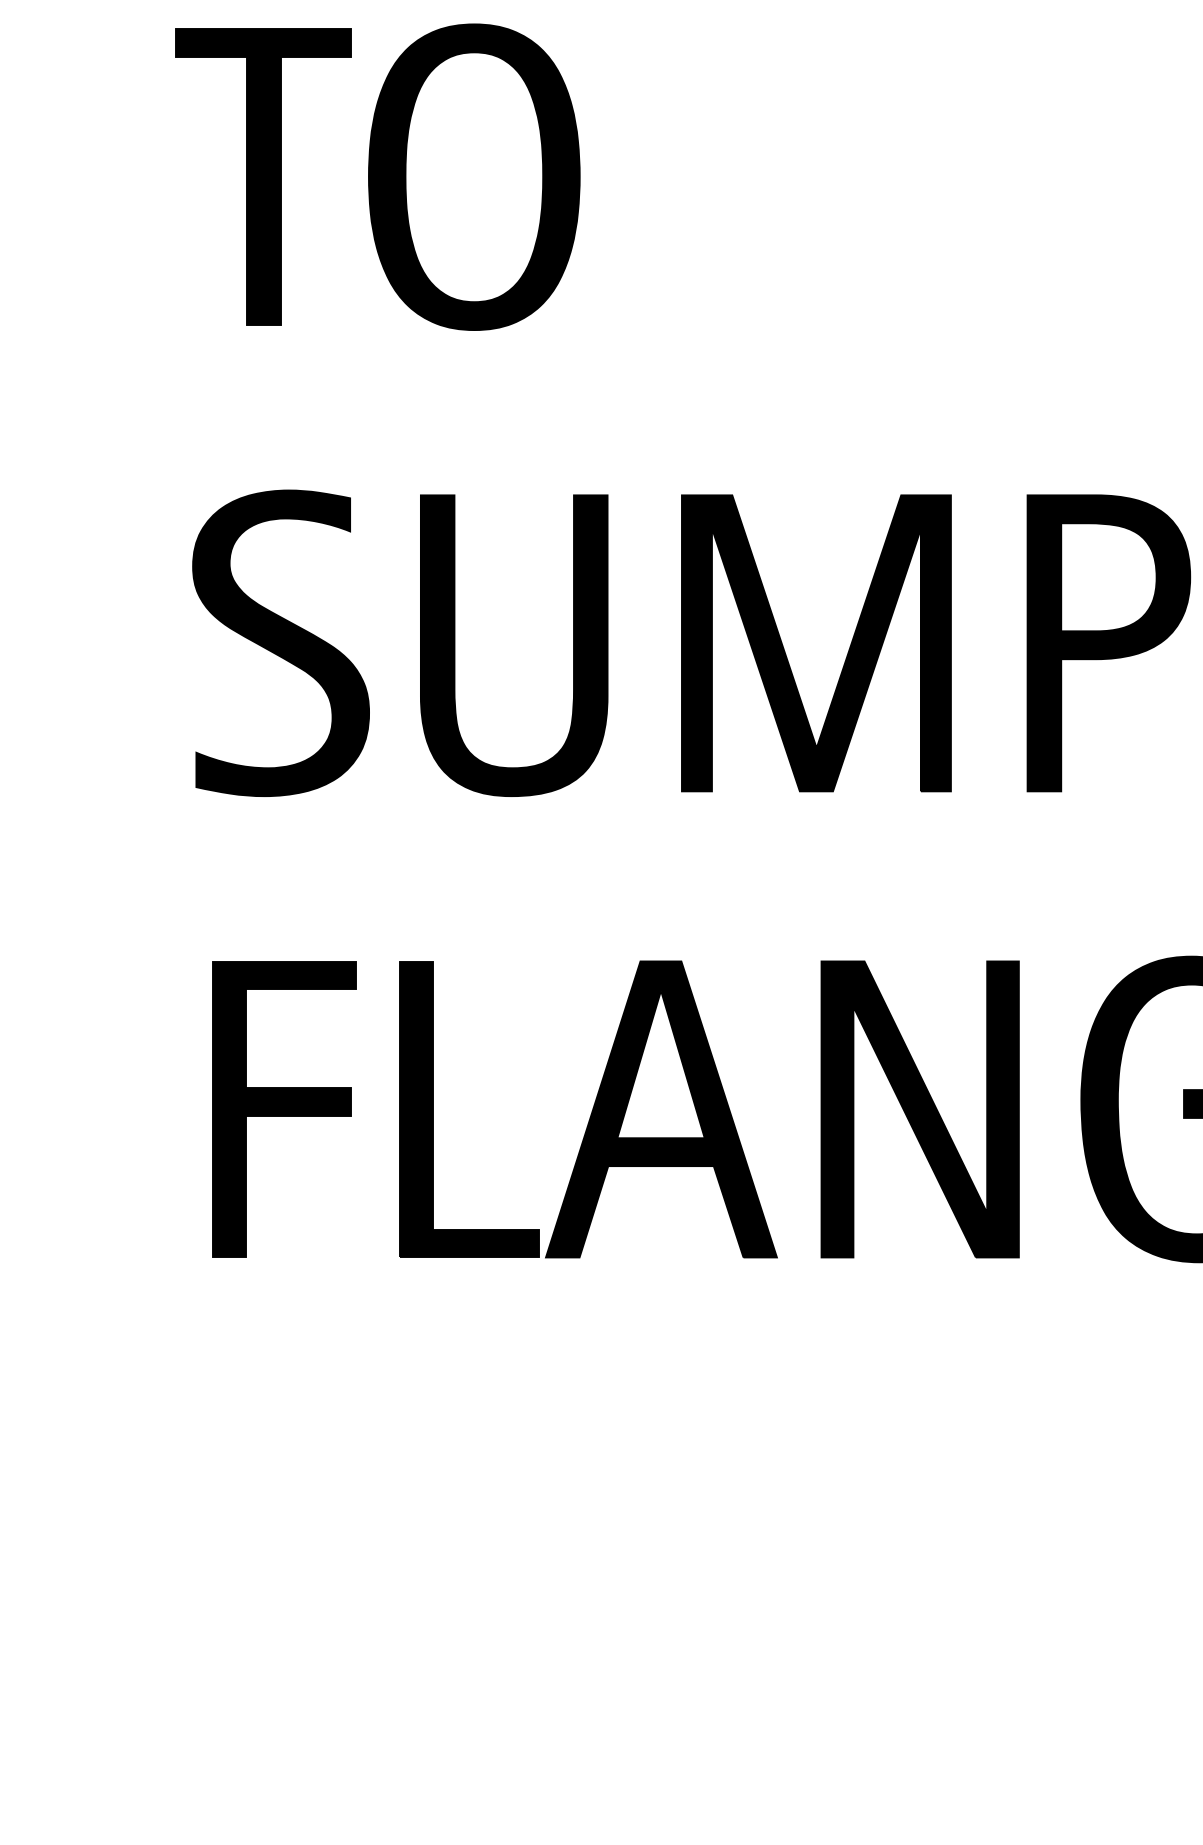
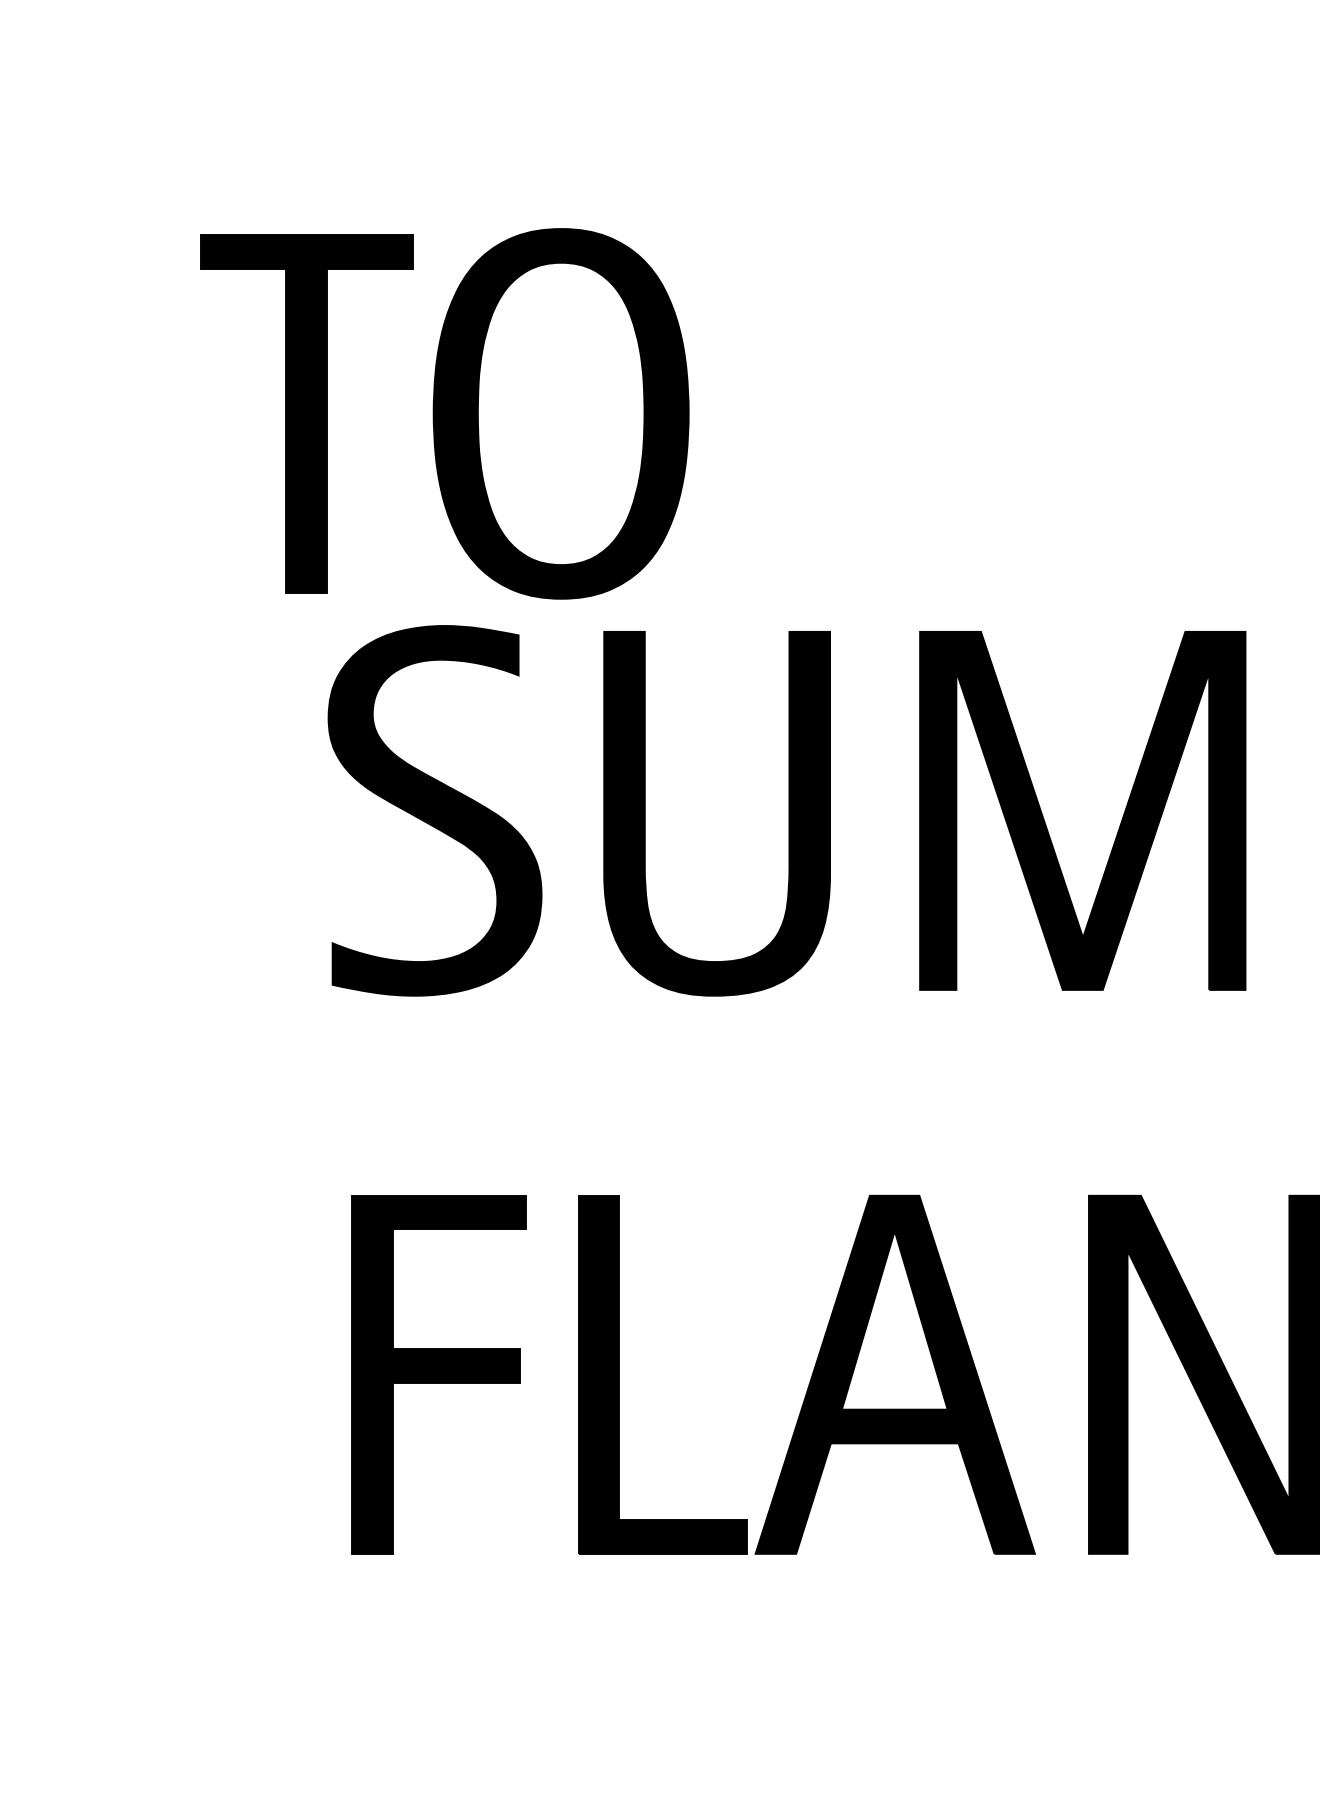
part: (377, 176) -> (444, 412), moved

